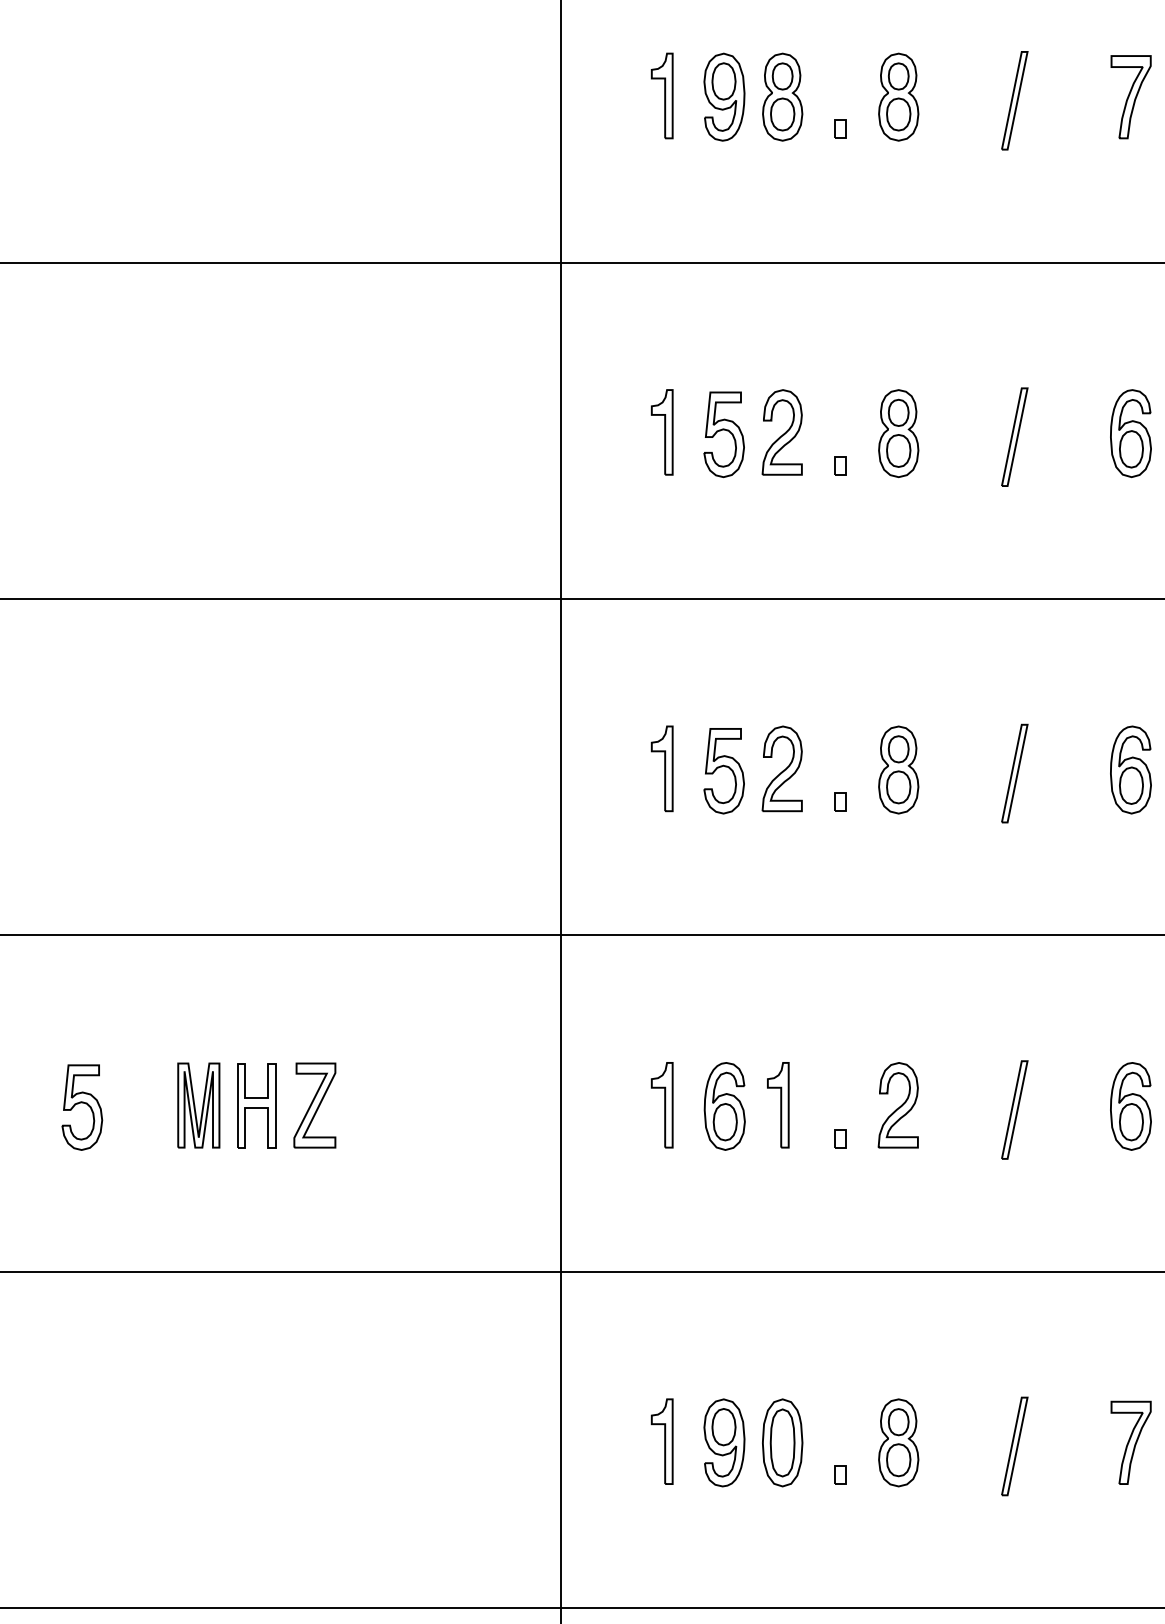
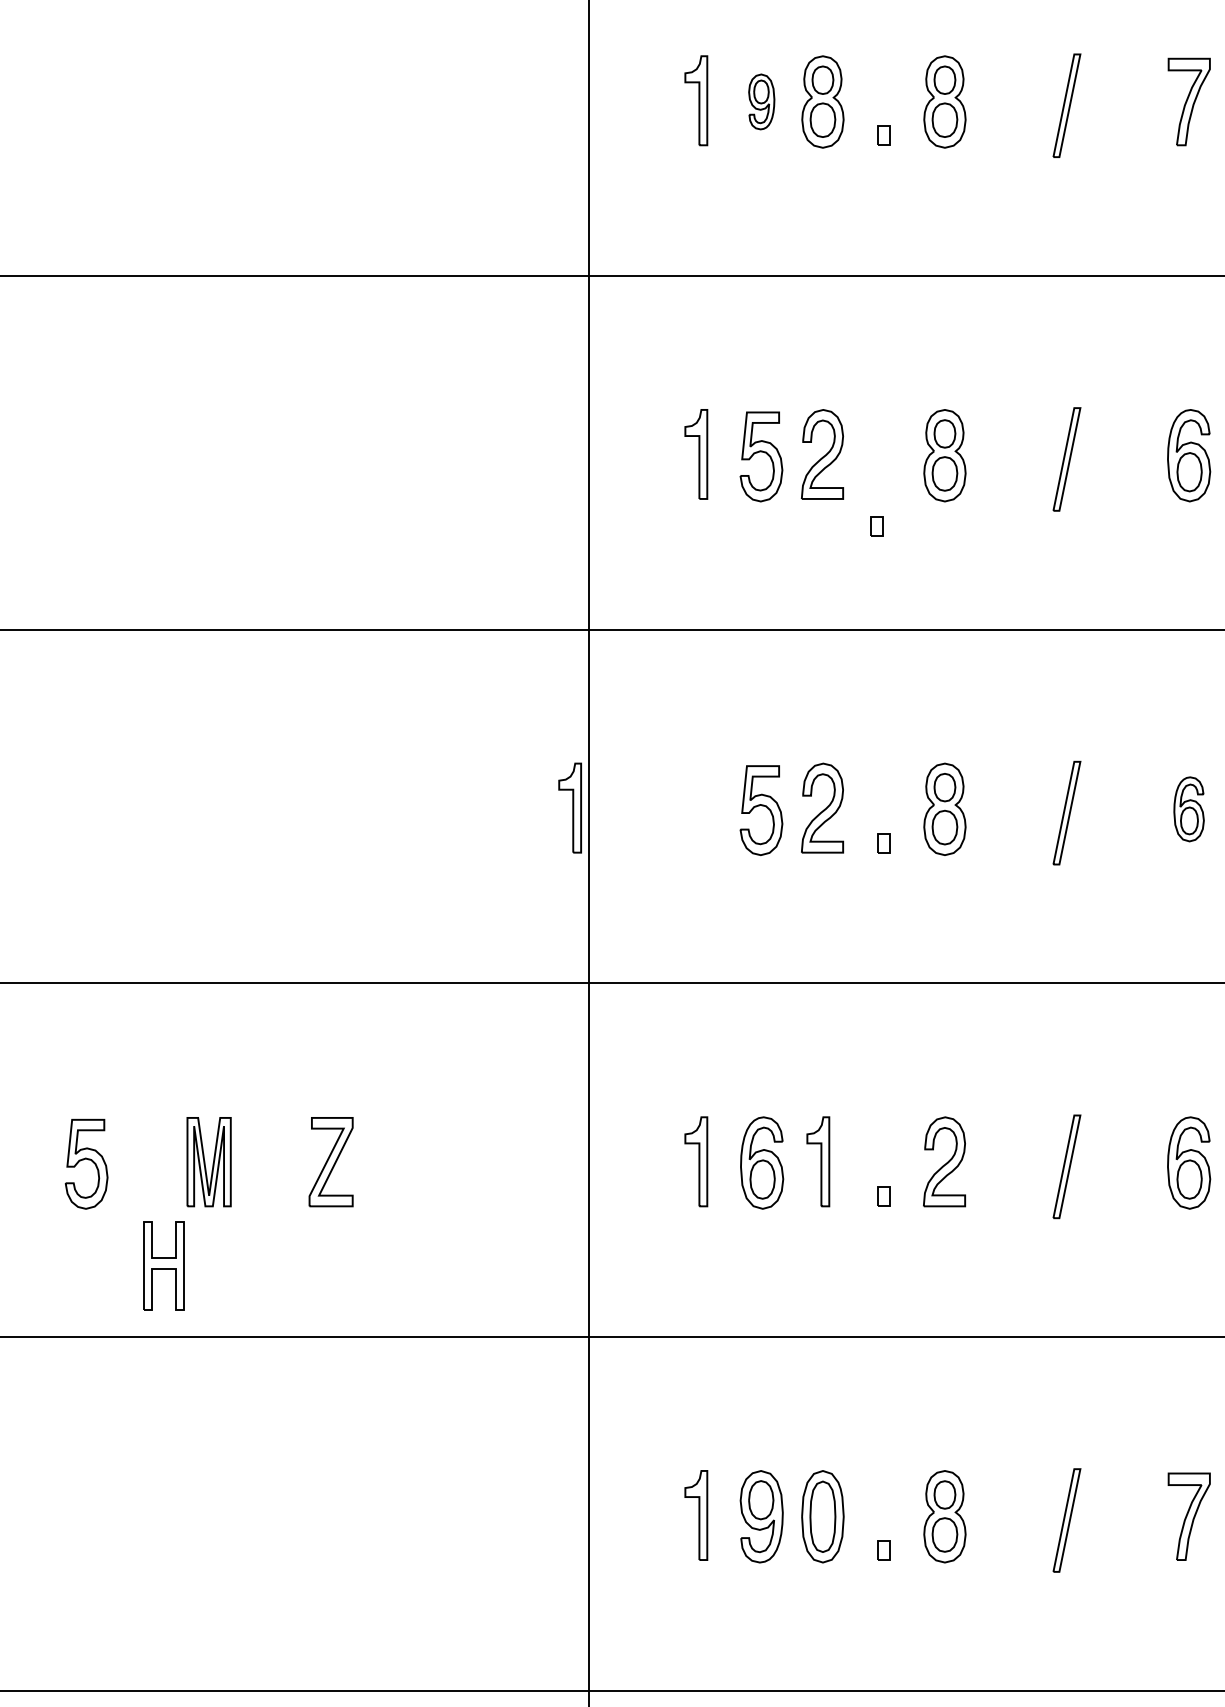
part: (724, 96) -> (761, 101), size x0.6
part: (840, 465) -> (876, 526), moved
part: (661, 768) -> (569, 807), moved
part: (1130, 769) -> (1188, 808), size x0.7
part: (256, 1105) -> (163, 1266), moved

